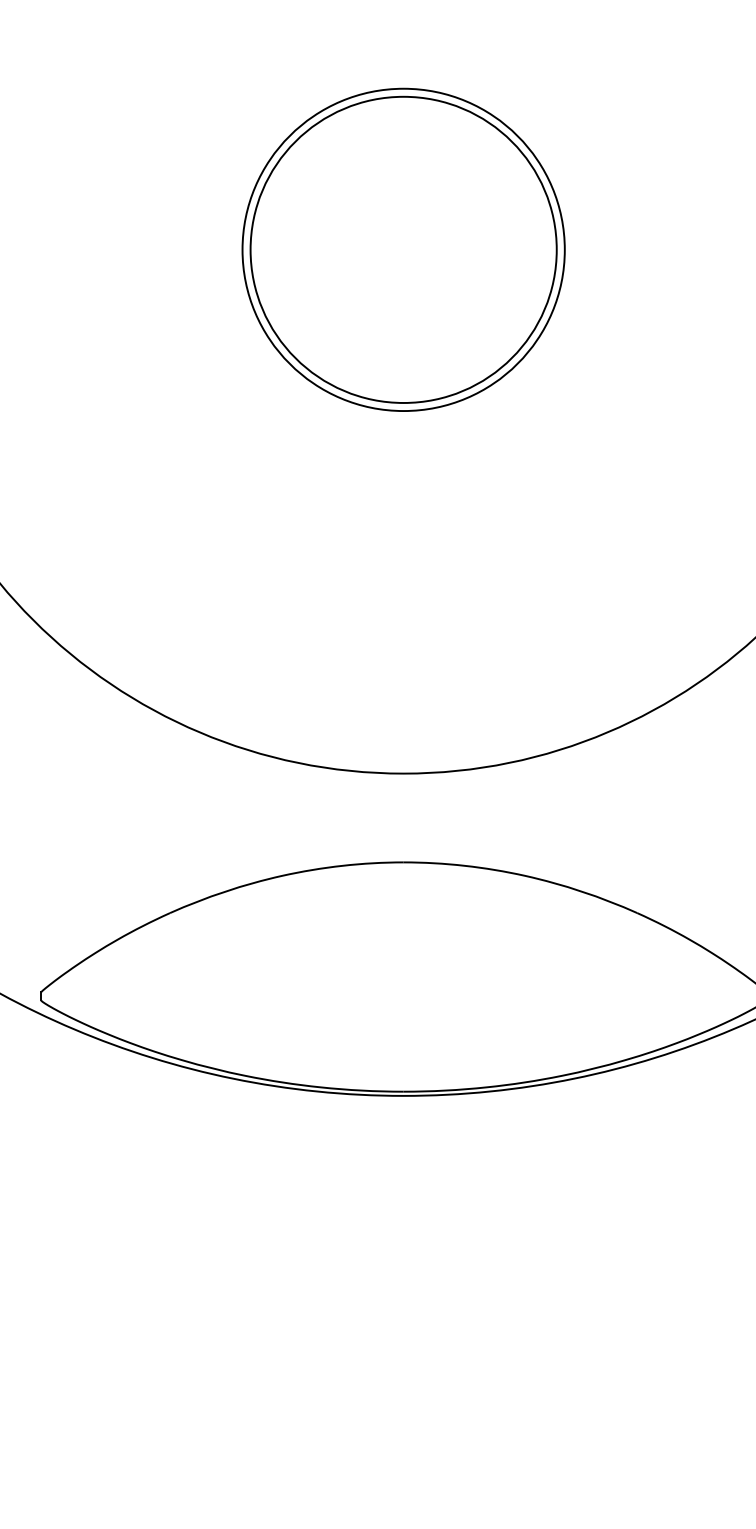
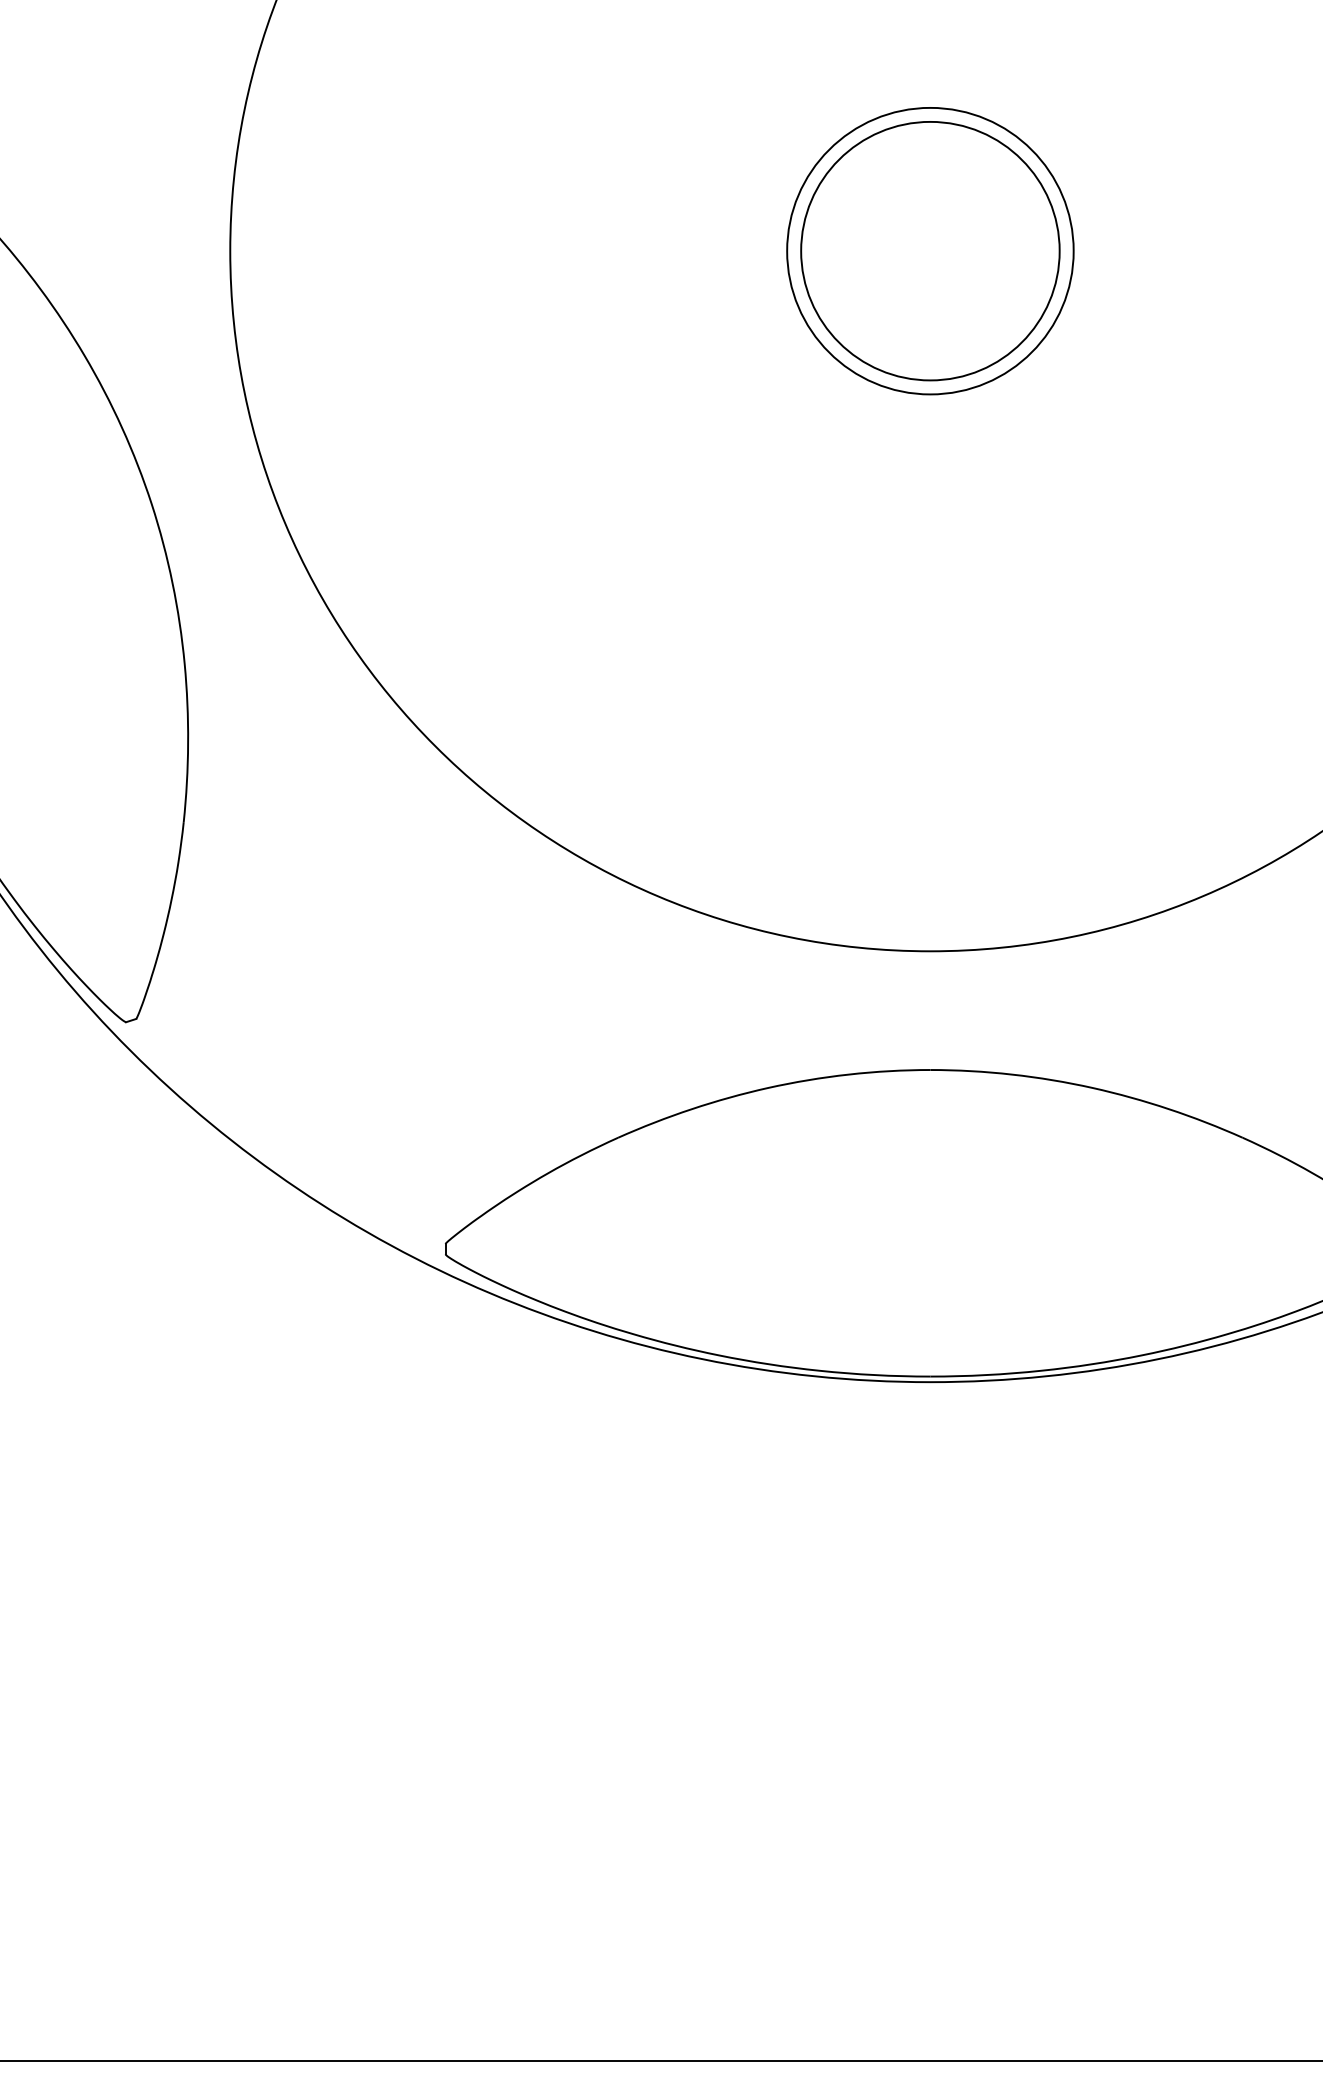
circle: (402, 249) -> (929, 250), size x0.6
circle: (403, 249) -> (930, 250), size x0.7

